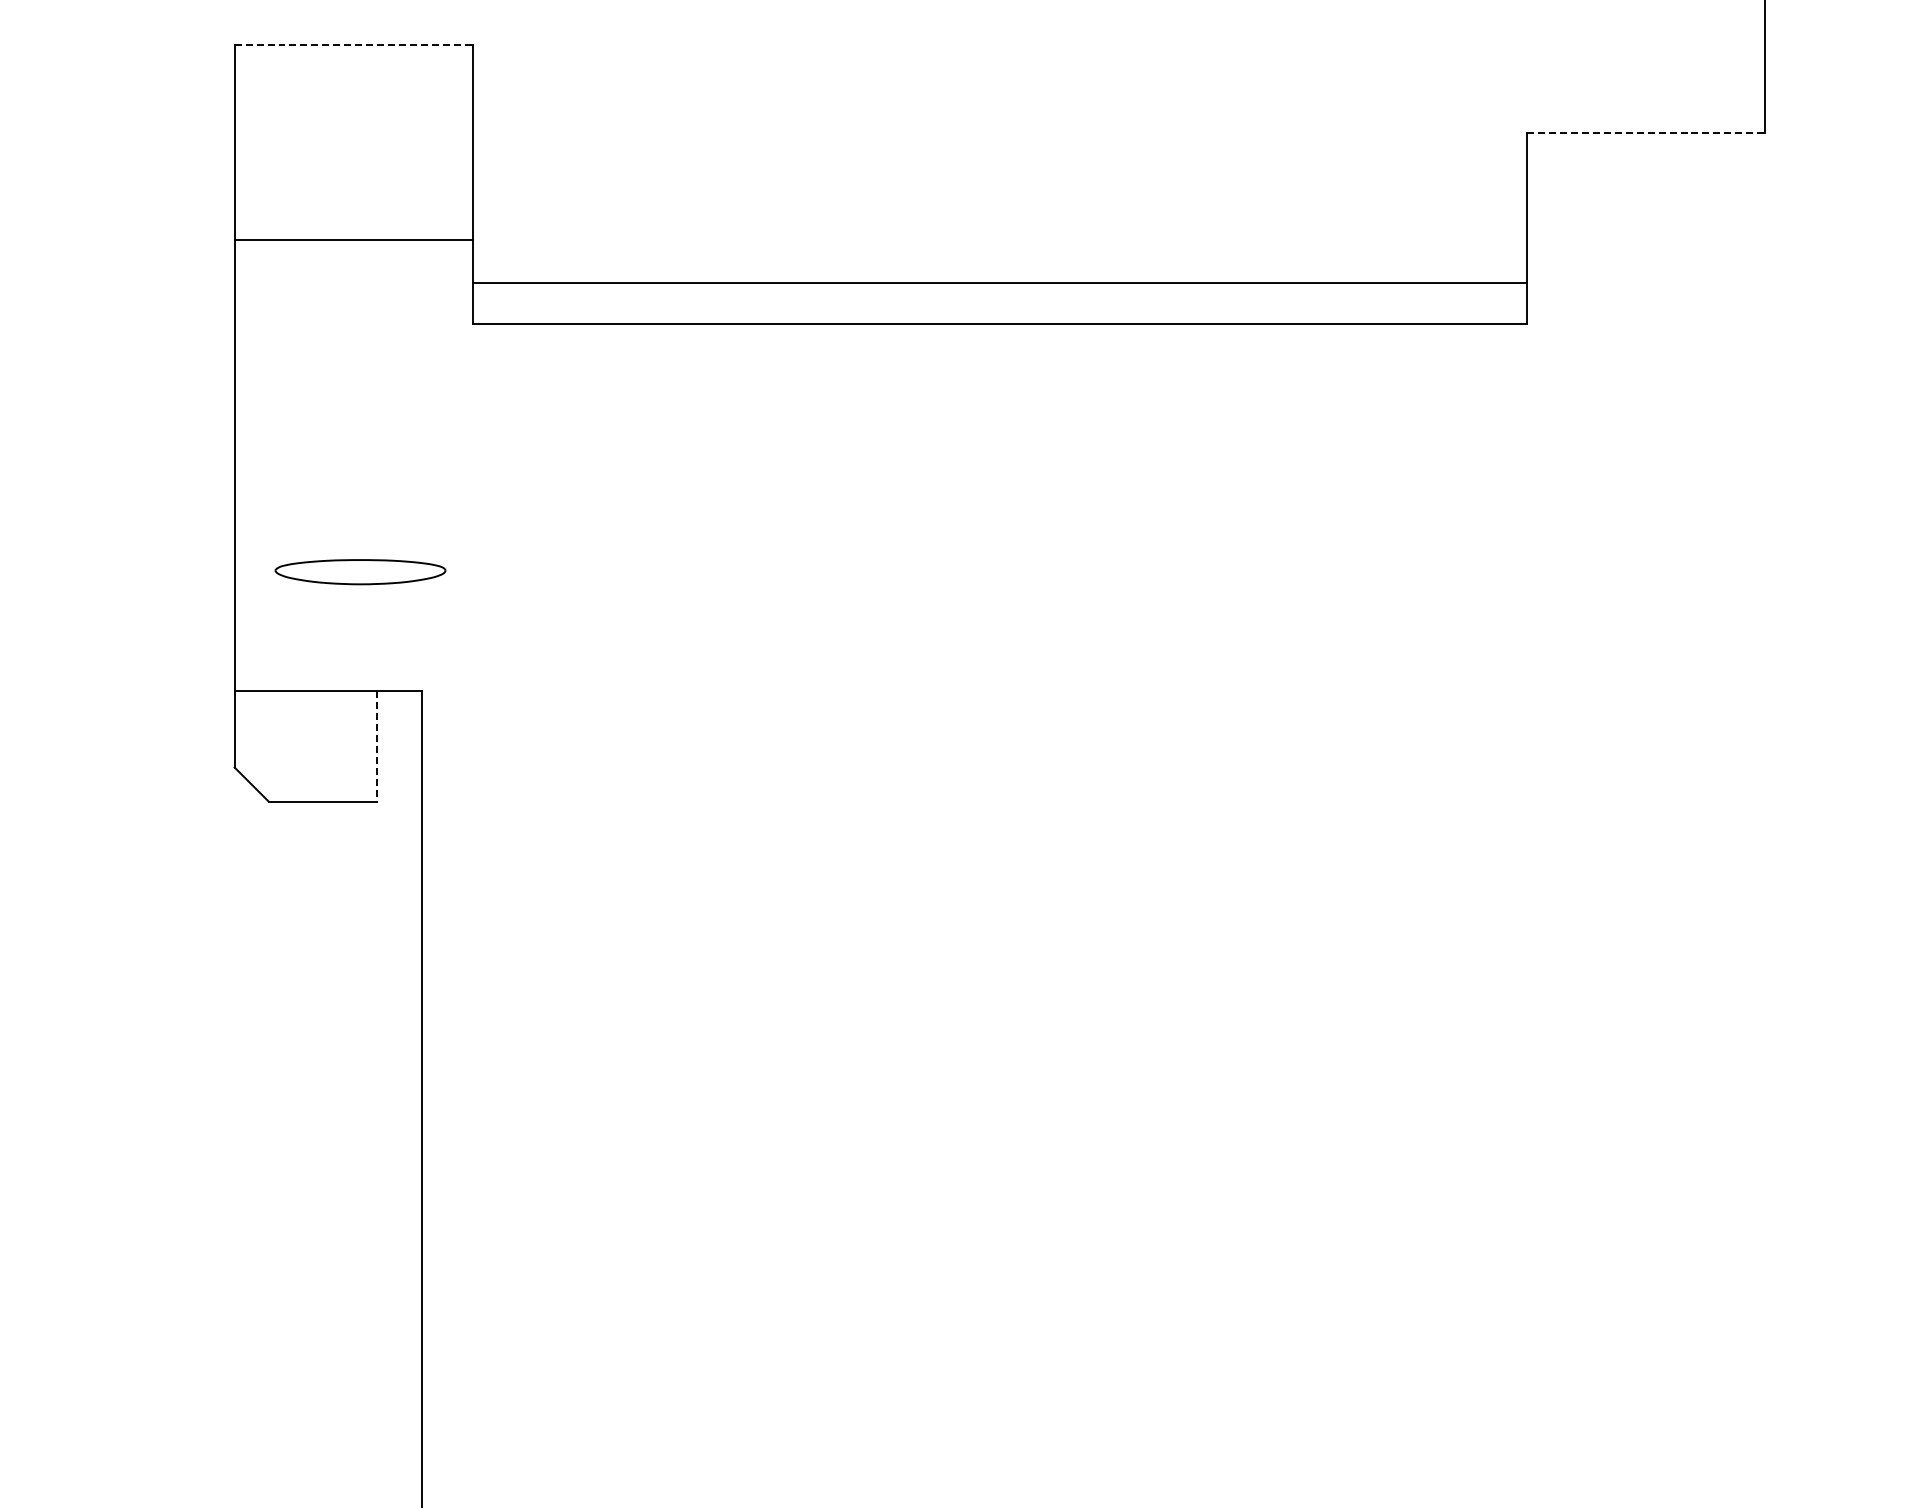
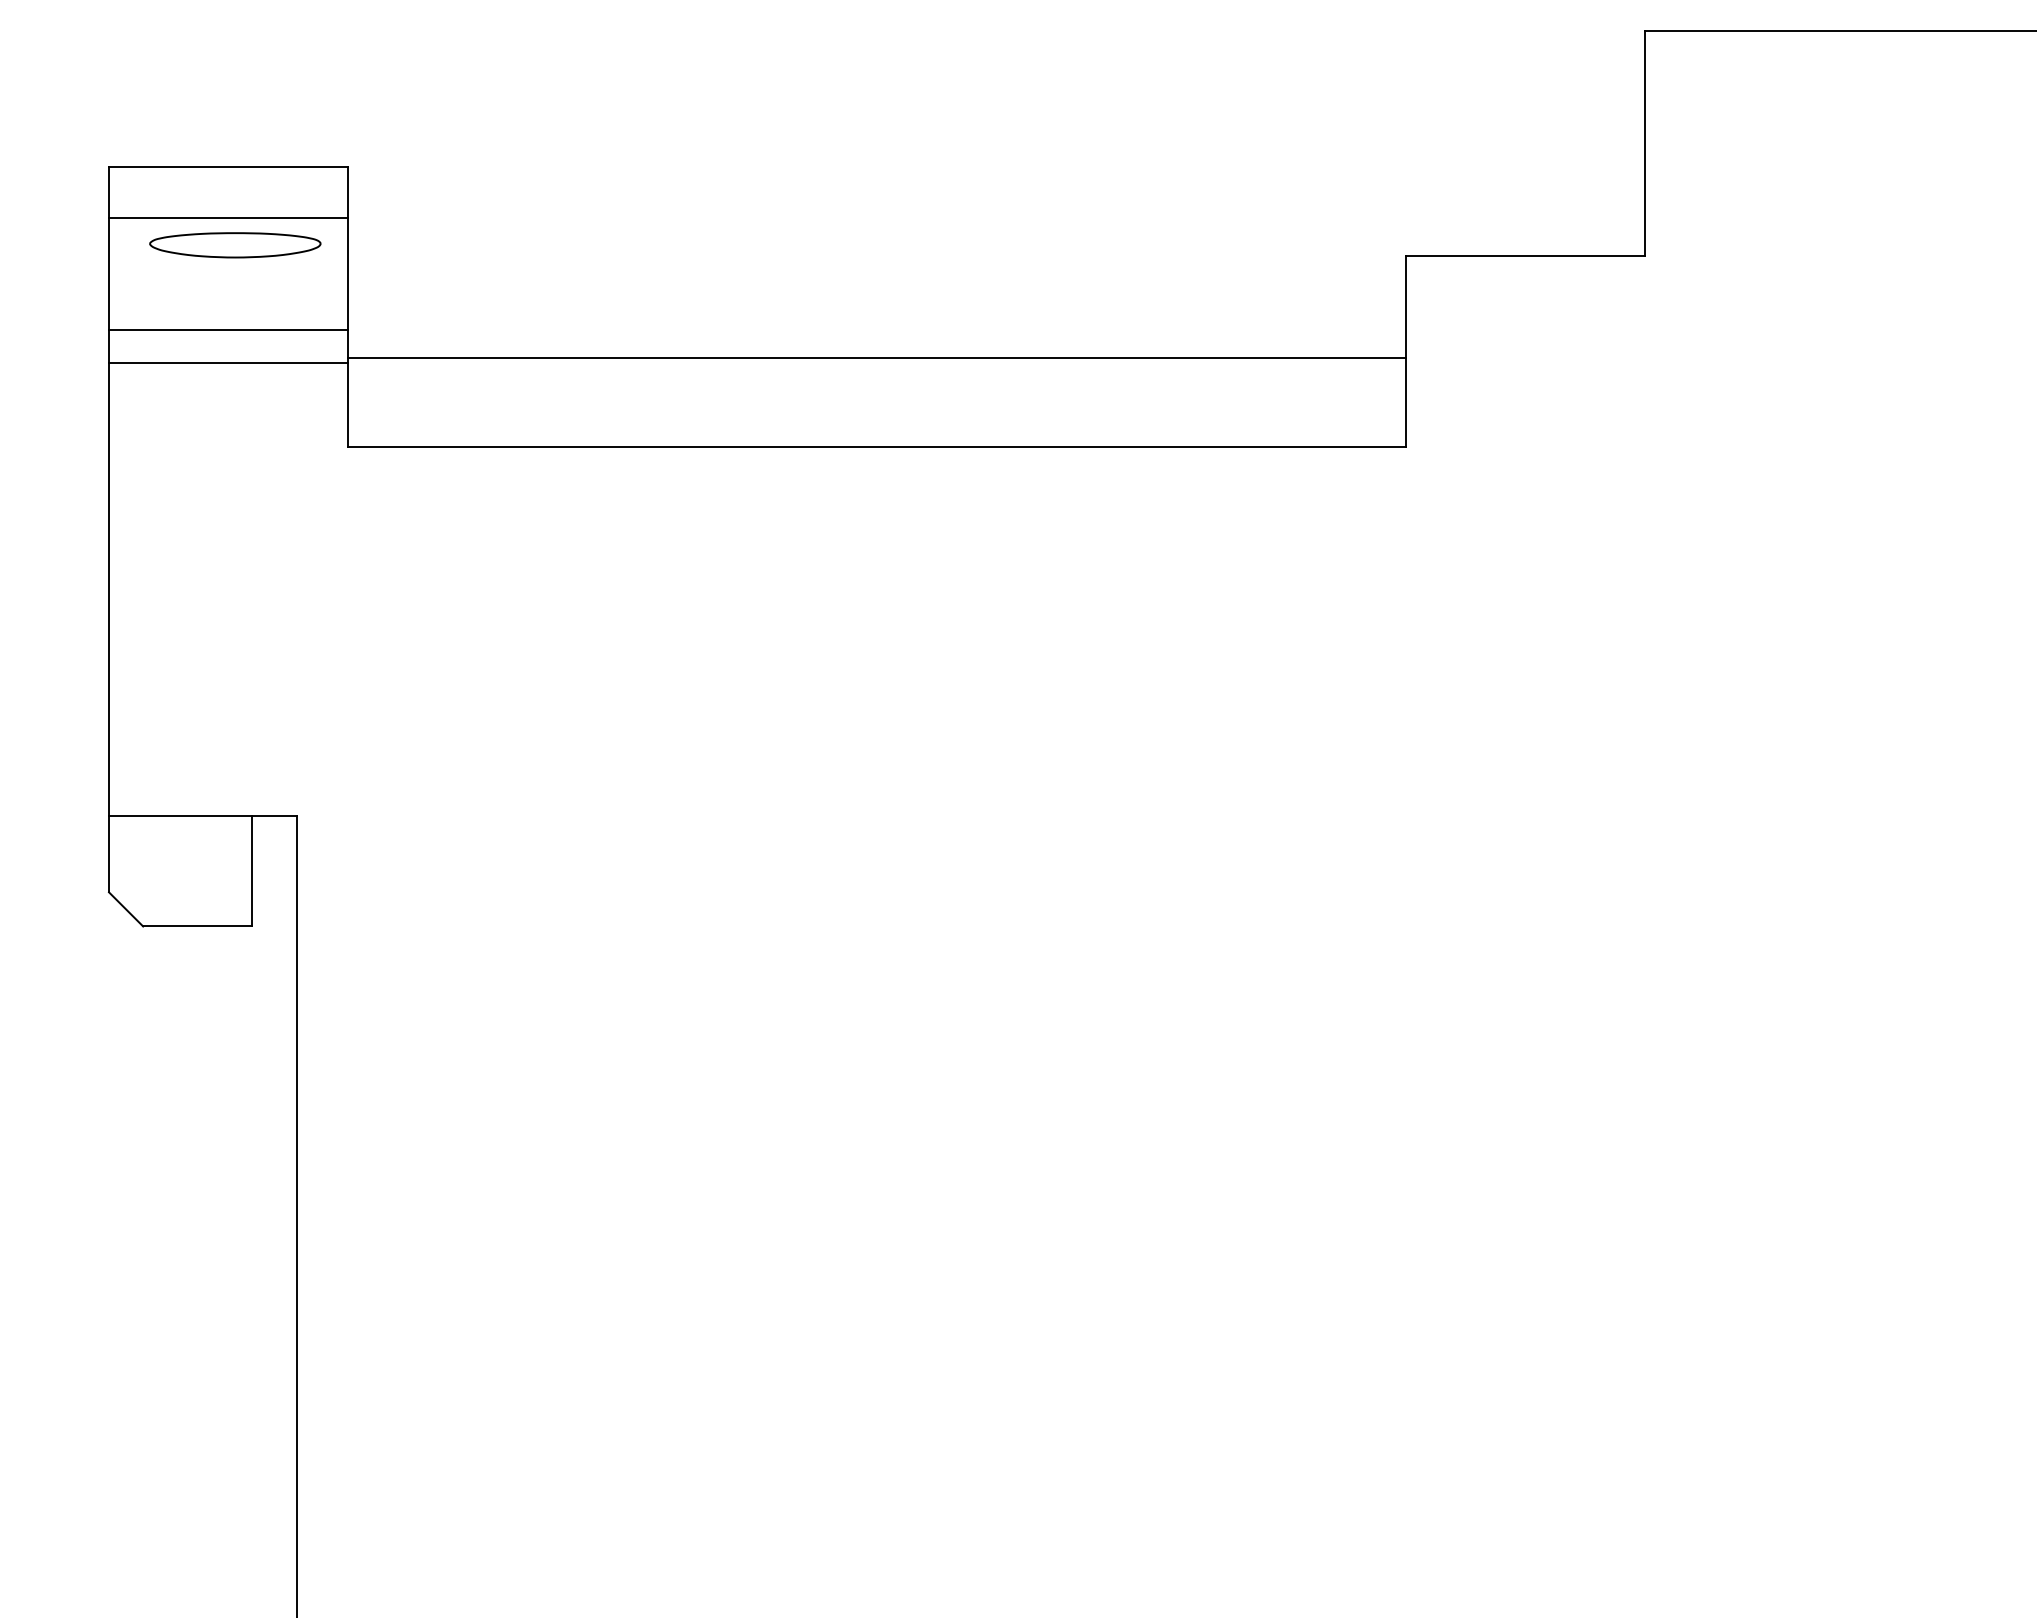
line: (353, 45) -> (228, 167), dashed -> solid
line: (353, 95) -> (228, 218), added
line: (1646, 132) -> (1525, 255), dashed -> solid
line: (353, 207) -> (228, 330), added
line: (999, 283) -> (876, 357), moved
part: (360, 572) -> (235, 245), moved
line: (377, 746) -> (252, 871), dashed -> solid

